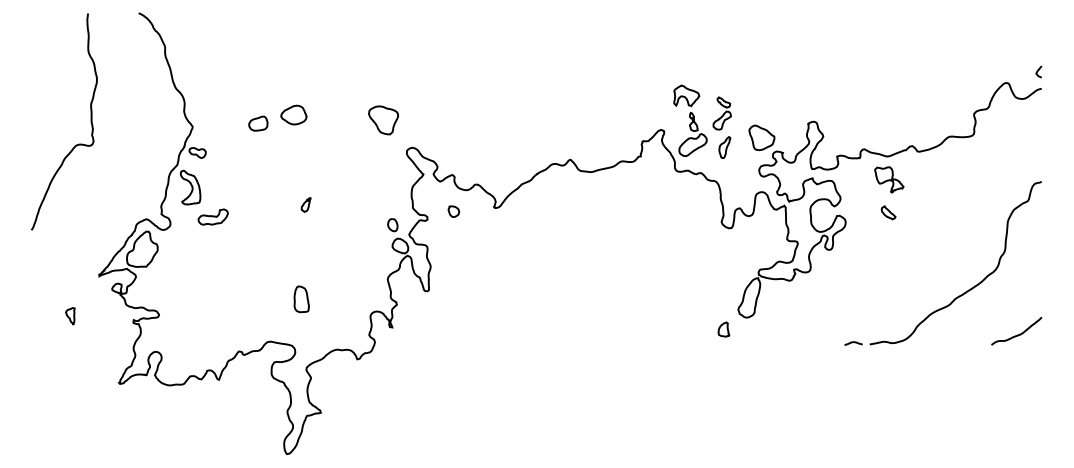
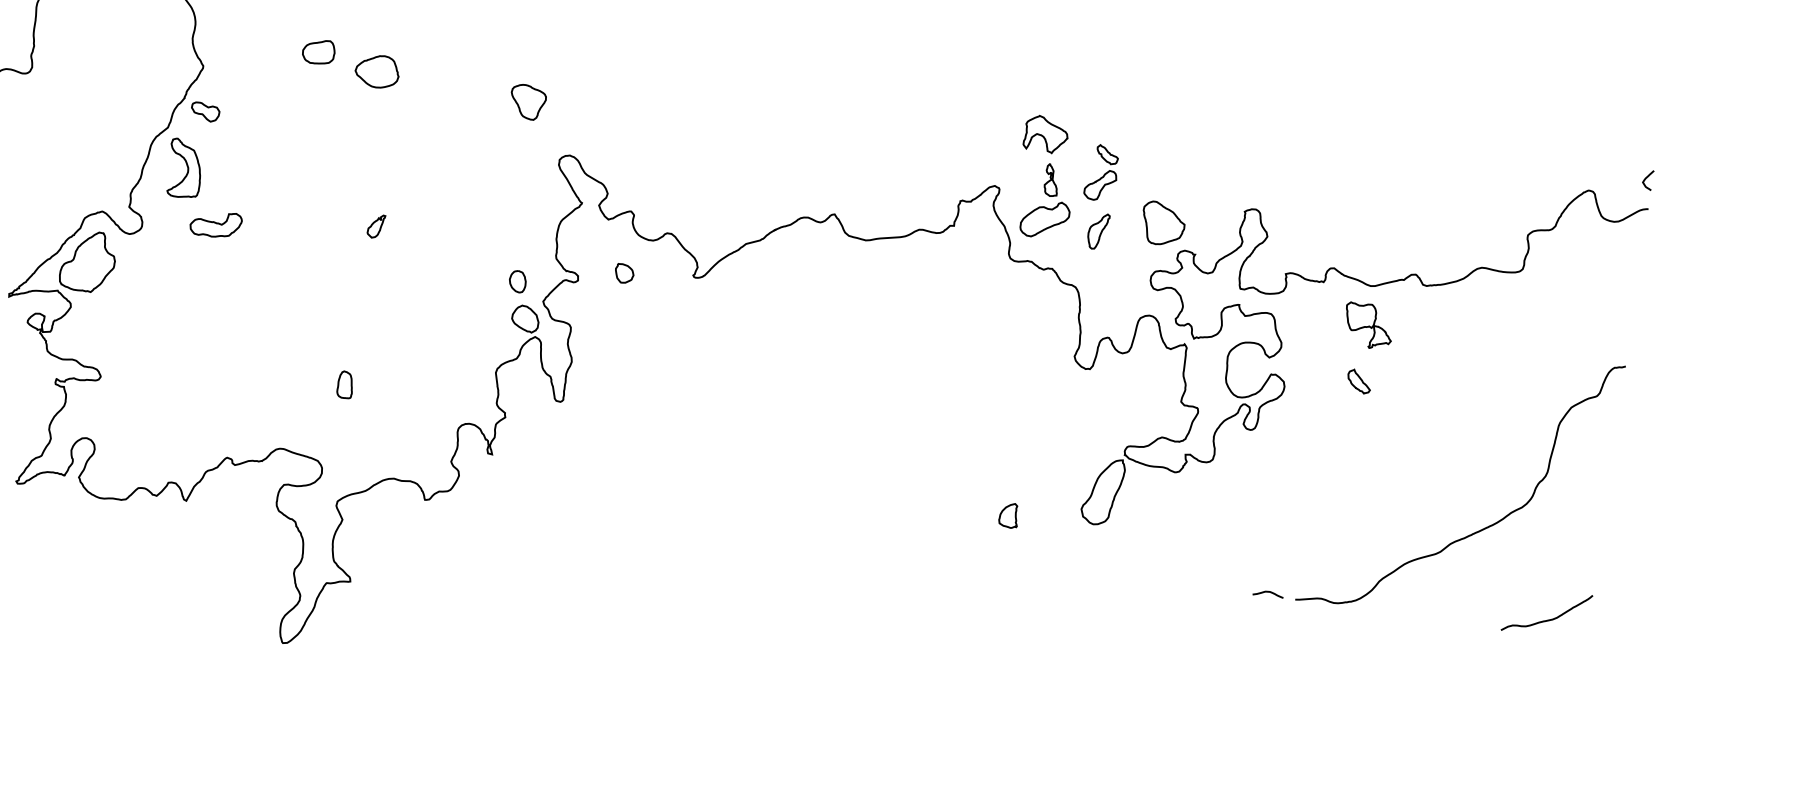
part: (383, 120) -> (527, 102), size x0.7
part: (258, 123) -> (319, 51), moved
part: (301, 299) -> (345, 385), size x0.6
part: (723, 329) -> (1008, 515), moved

